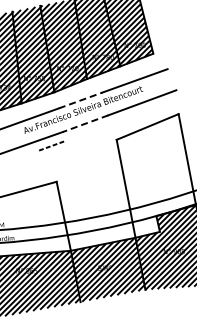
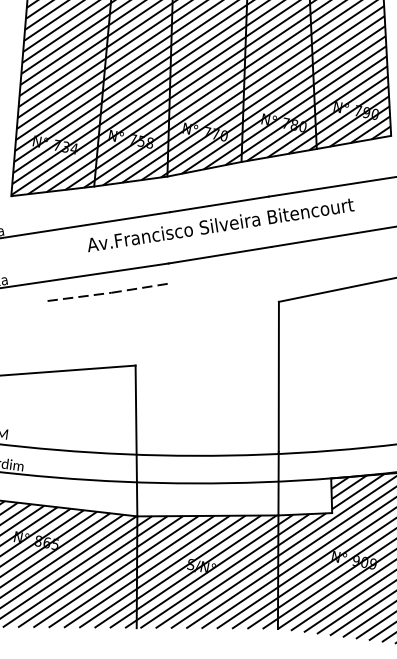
line: (81, 100) -> (221, 204), dashed -> solid
line: (85, 123) -> (220, 254), dashed -> solid
line: (24, 155) -> (78, 297), added

